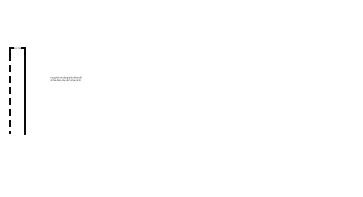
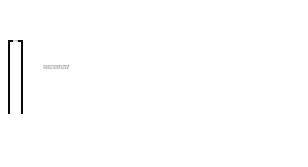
line: (10, 94) -> (9, 80), dashed -> solid

